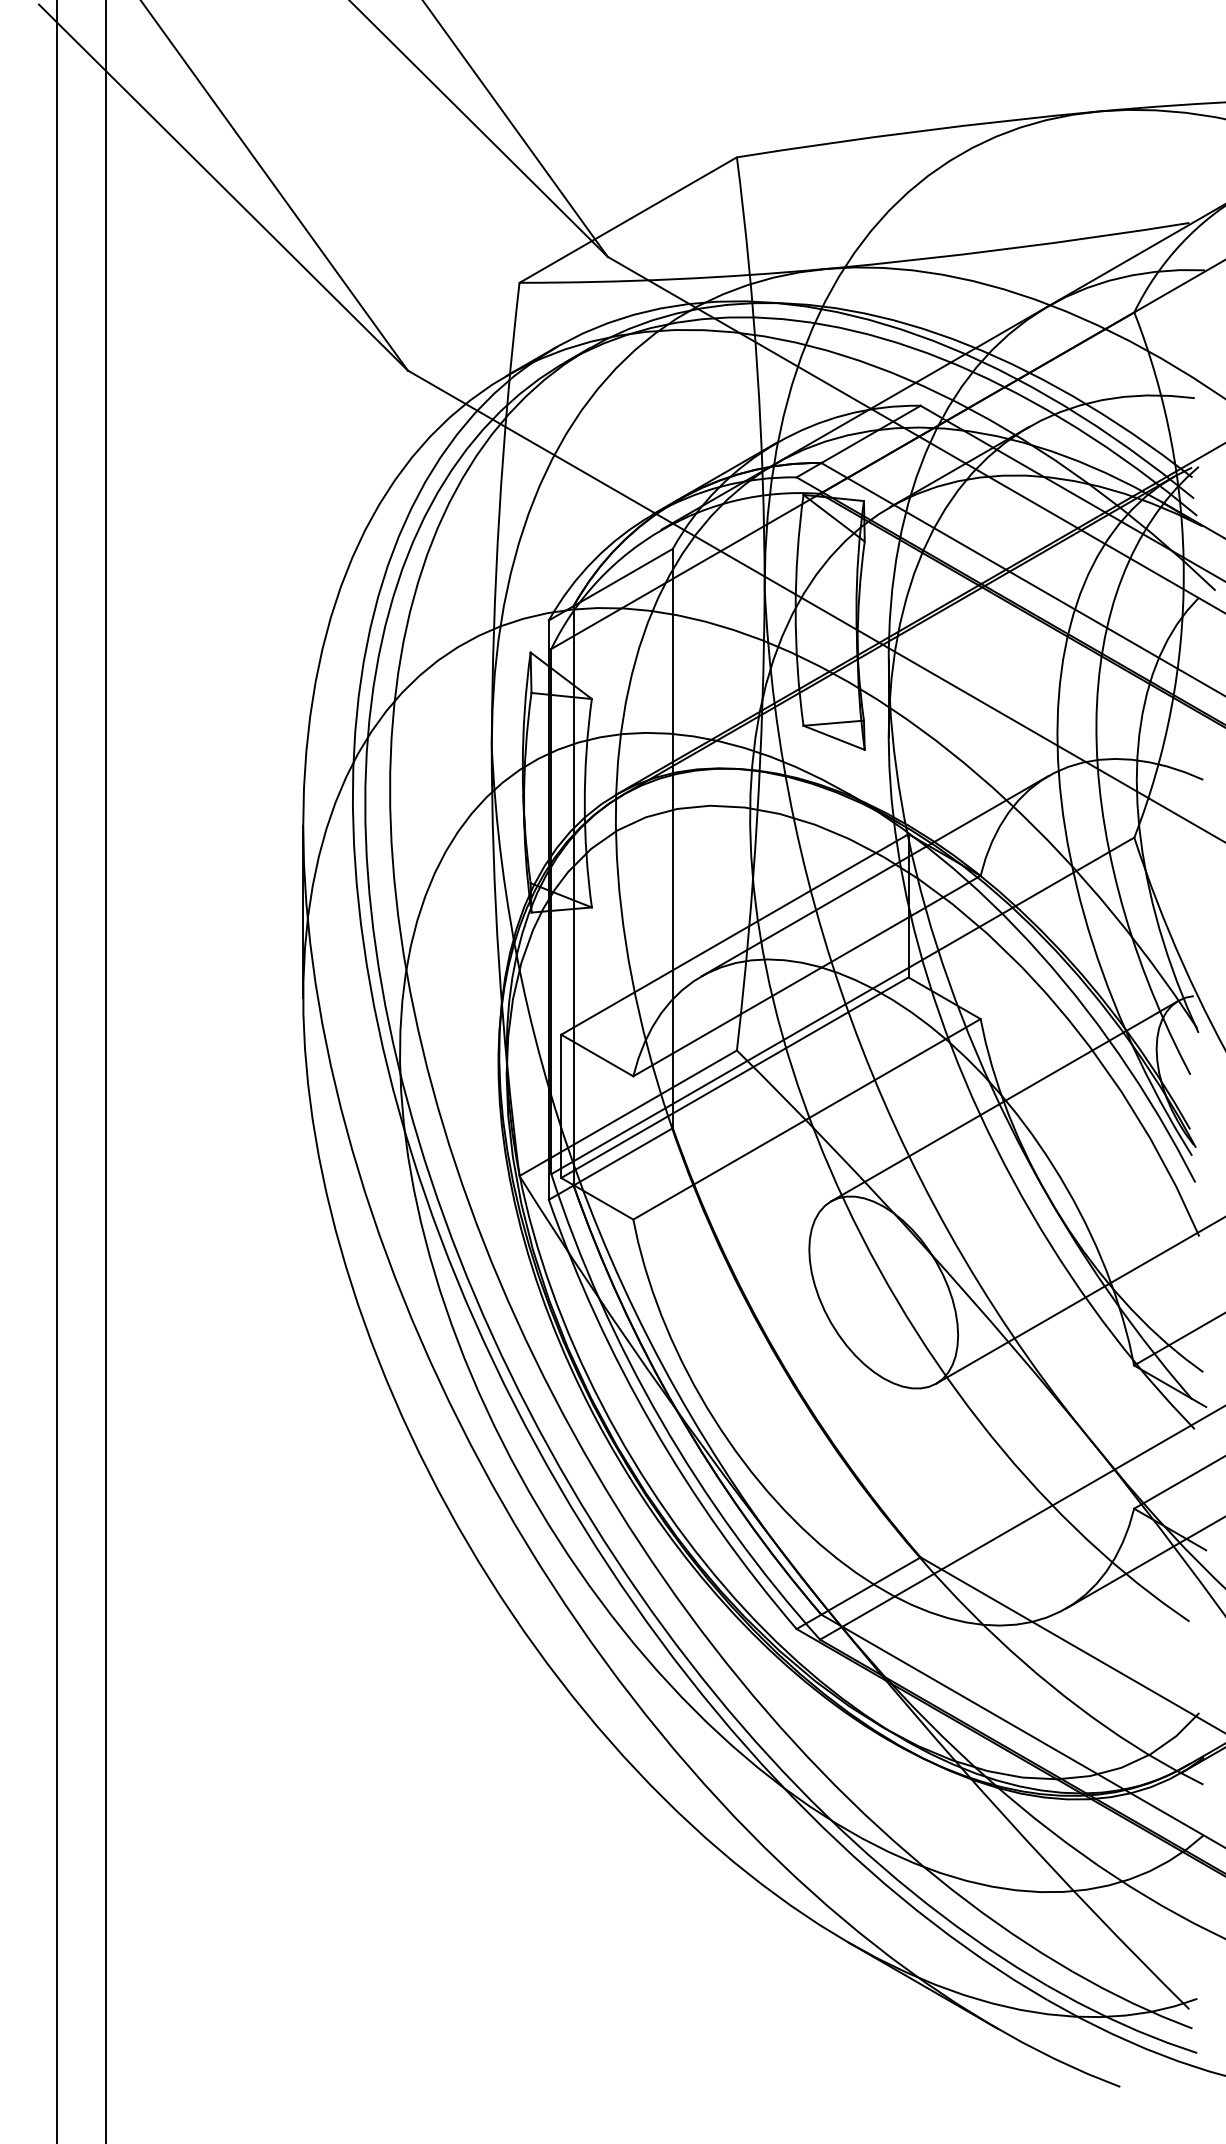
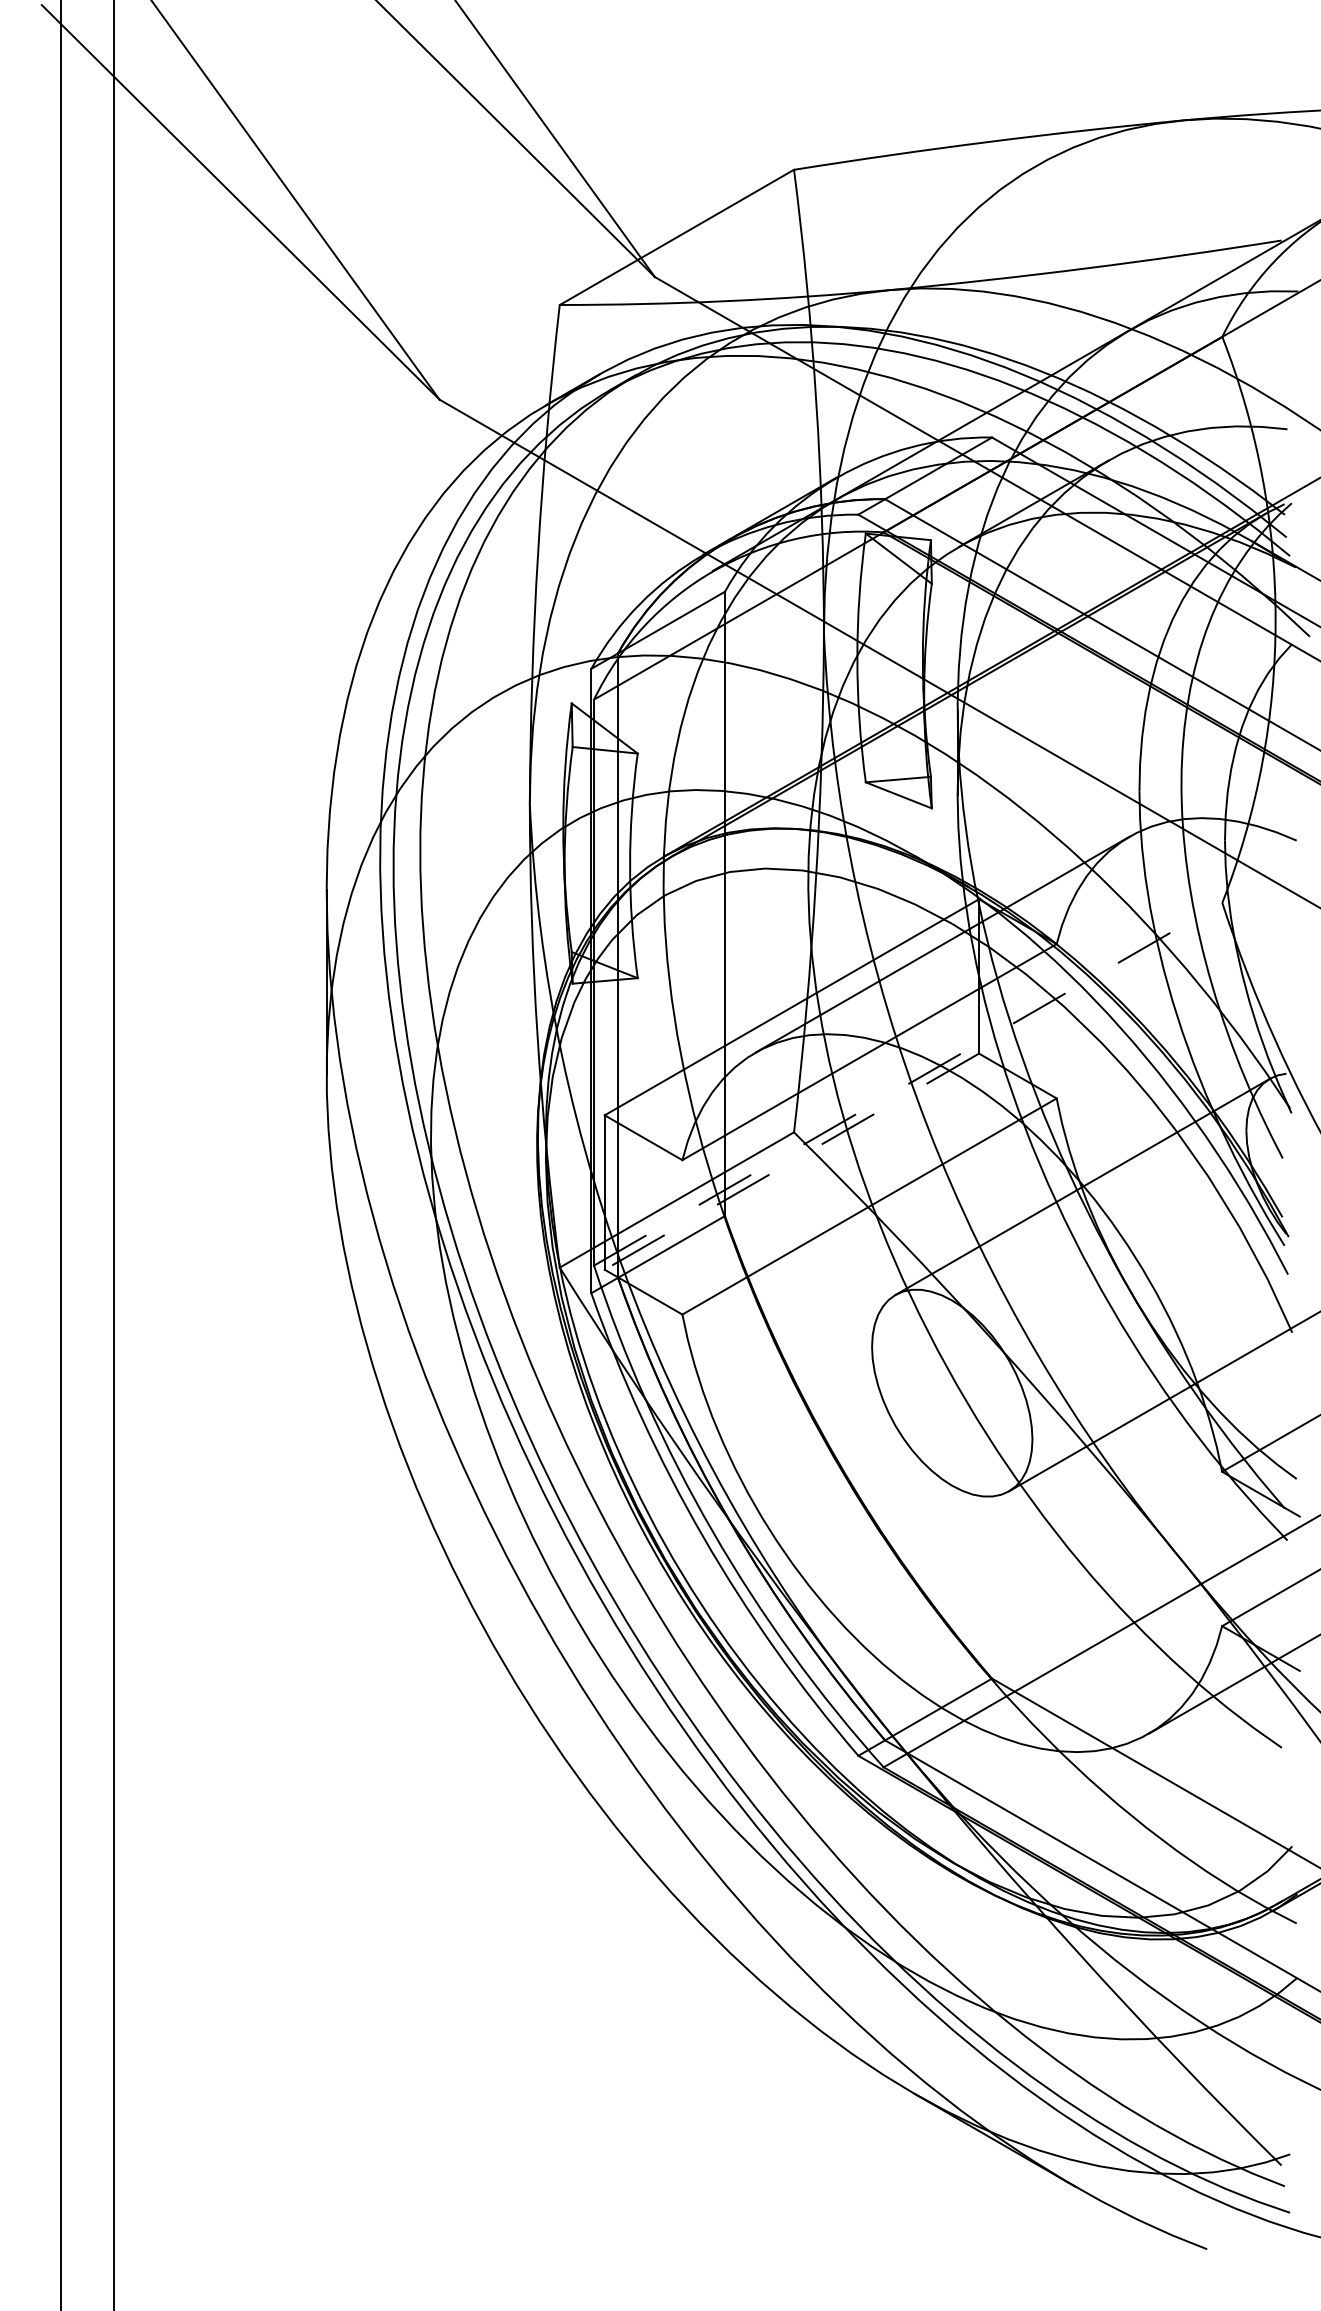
line: (842, 1005) -> (907, 1083), solid -> dashed
line: (734, 1077) -> (791, 1161), solid -> dashed

